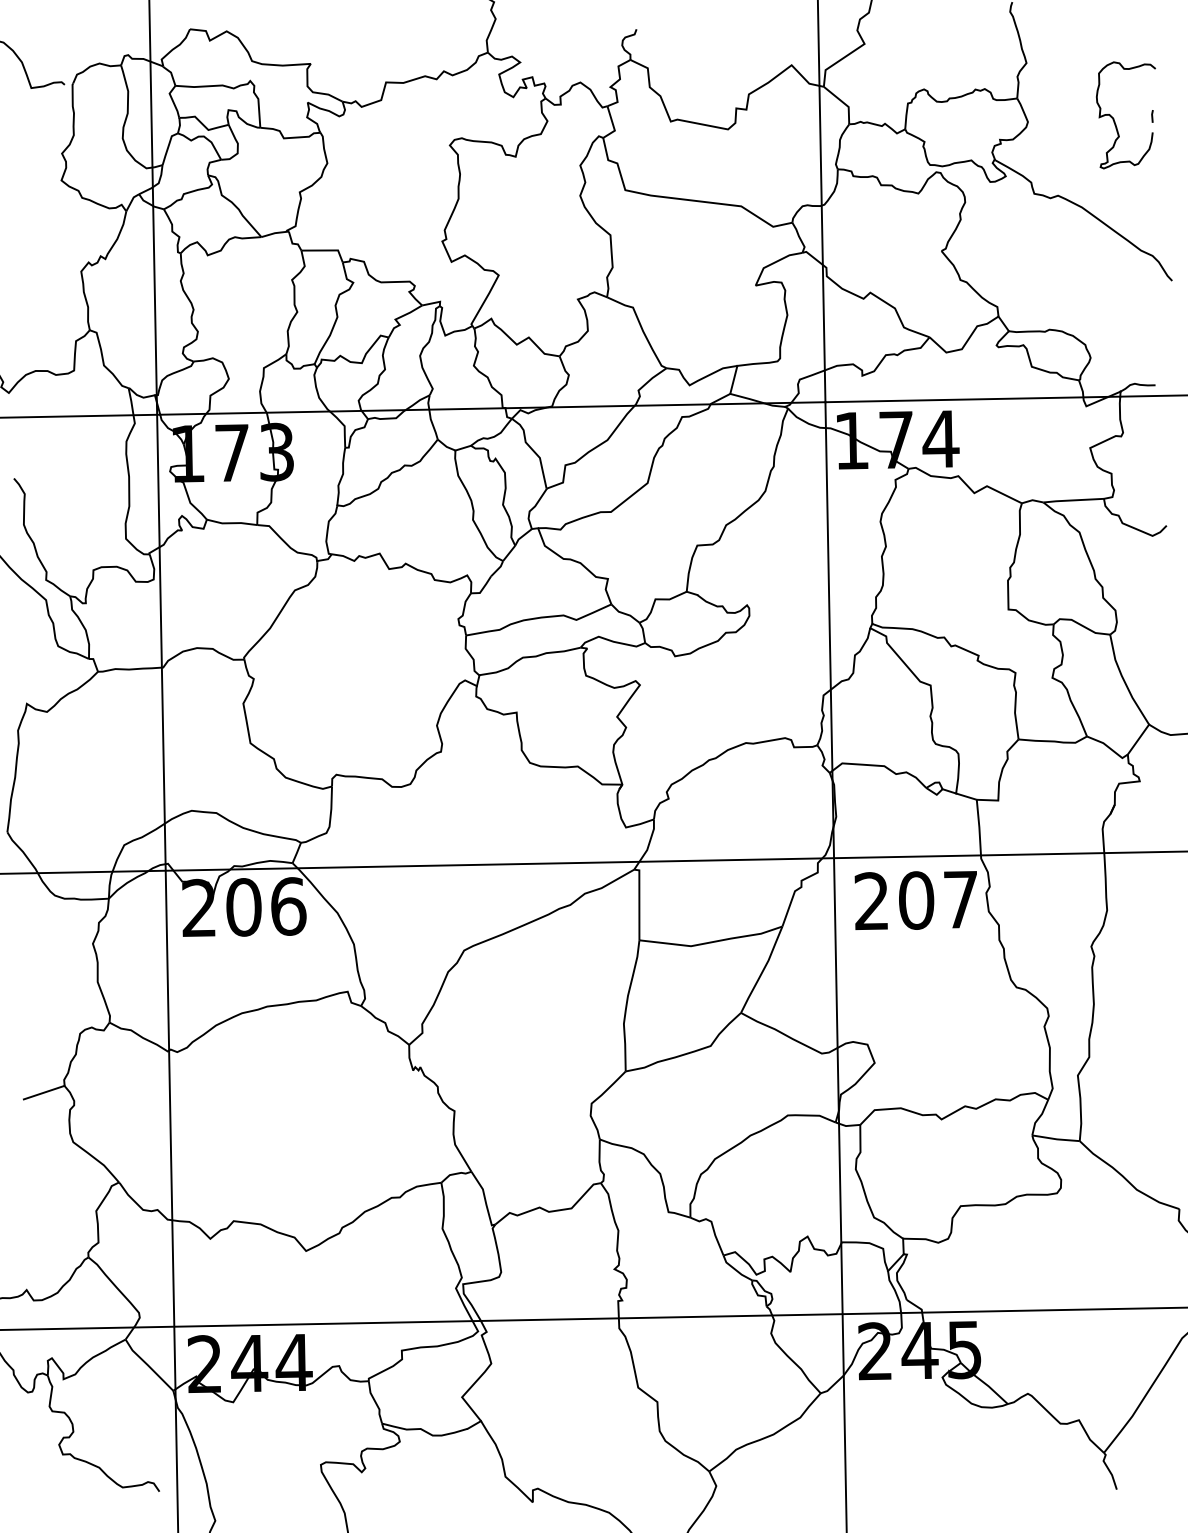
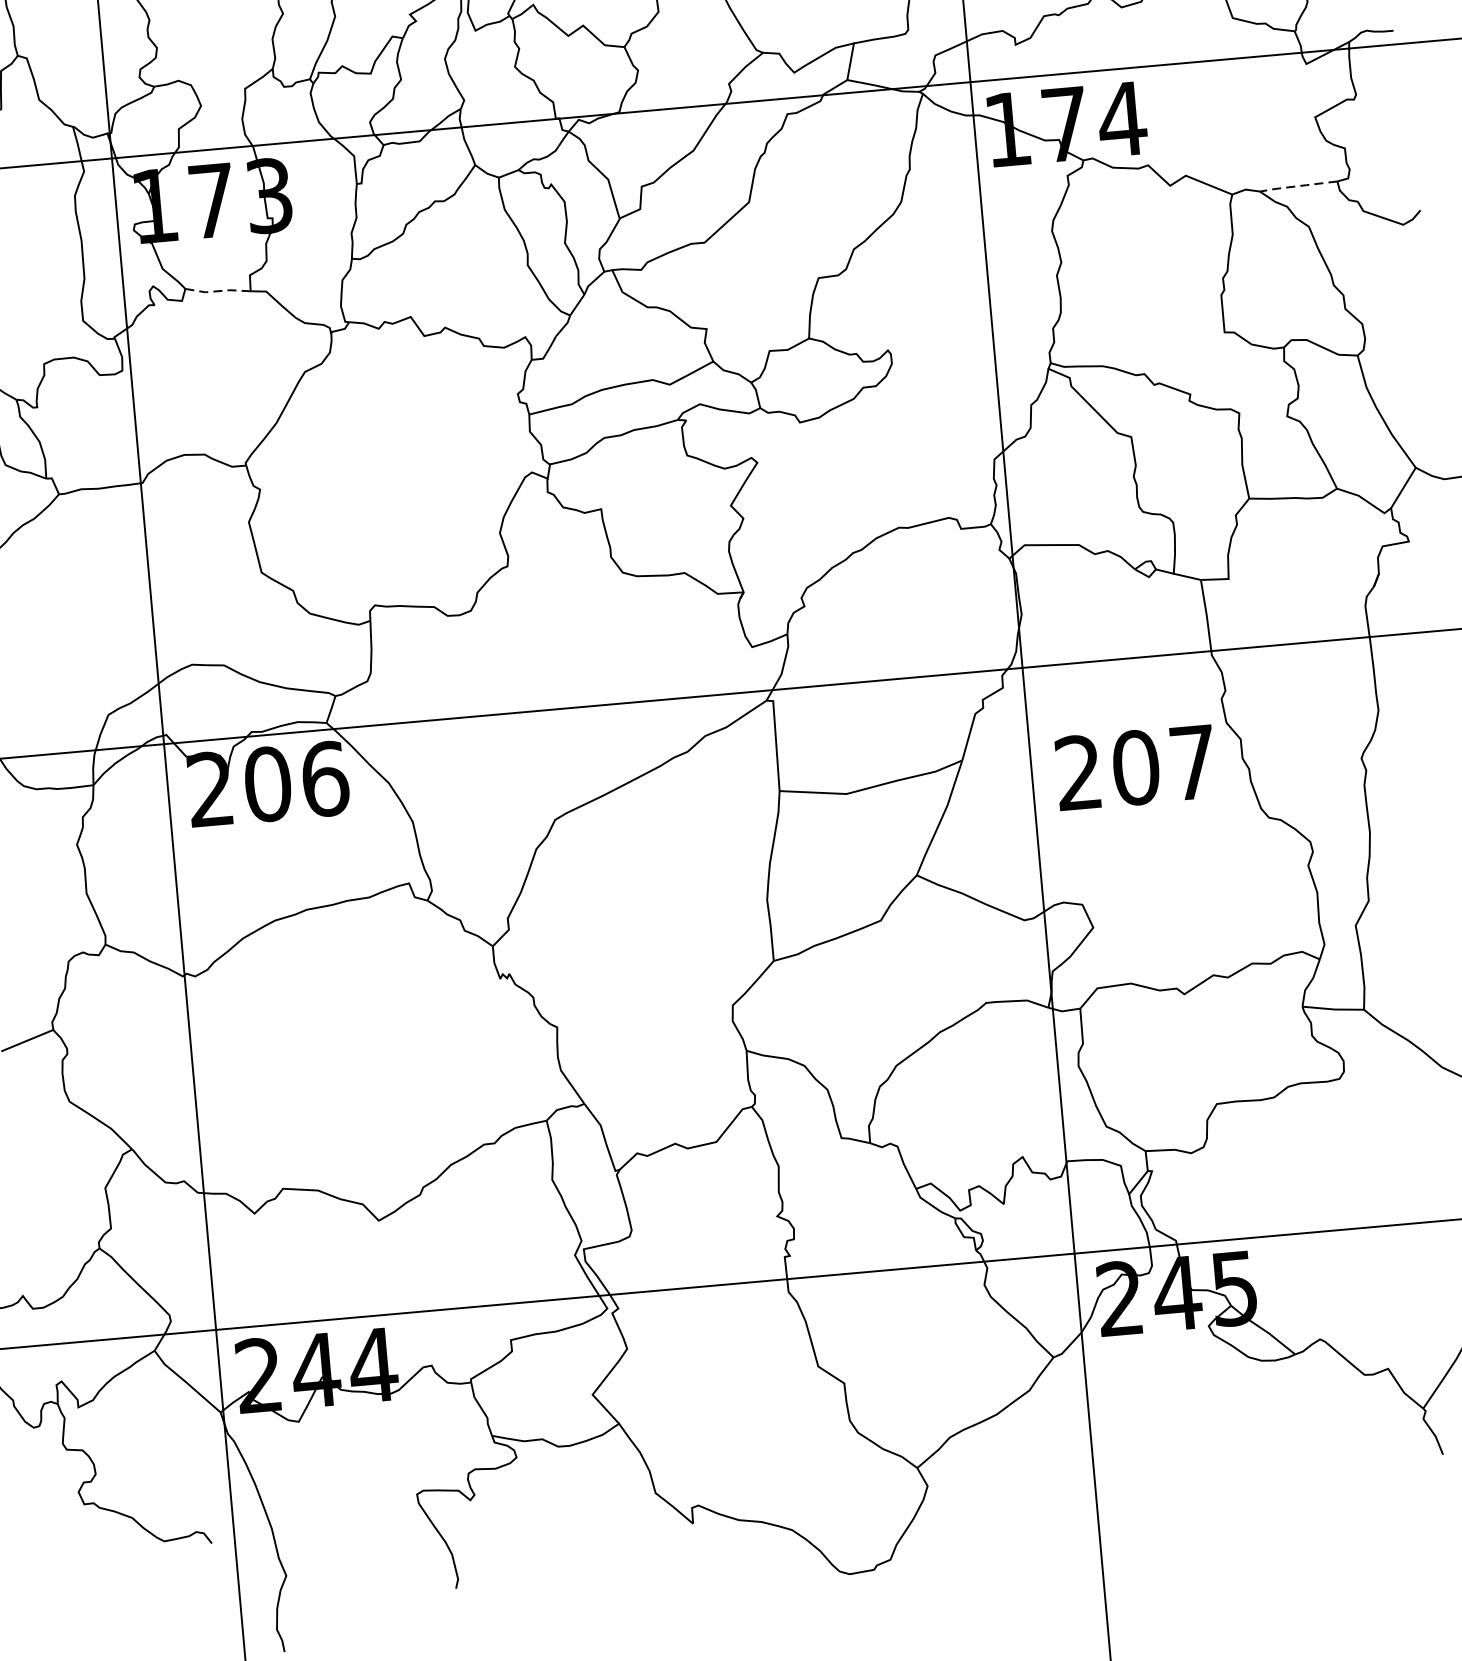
line: (1073, 500) -> (1298, 186), solid -> dashed
line: (232, 523) -> (218, 291), solid -> dashed
text: (915, 900) -> (1134, 767), moved

